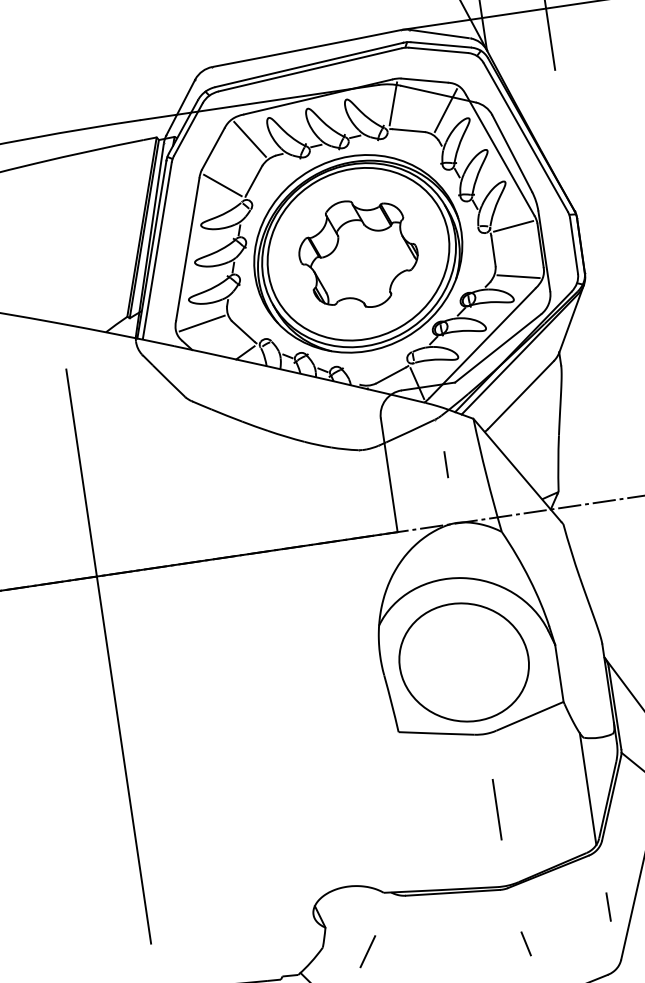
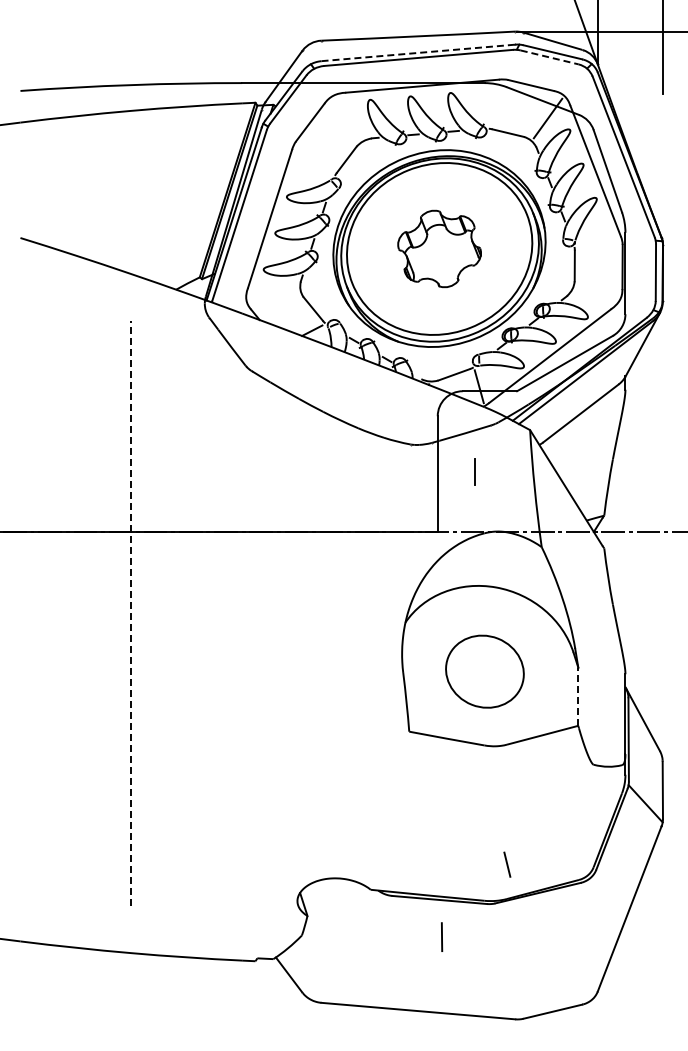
line: (438, 50) -> (549, 57), solid -> dashed
line: (309, 64) -> (418, 52), solid -> dashed
line: (393, 103) -> (496, 103), removed
line: (250, 139) -> (348, 118), removed
line: (222, 185) -> (314, 160), removed
line: (513, 225) -> (598, 243), removed
part: (358, 253) -> (439, 248), size x0.7
line: (517, 276) -> (595, 294), removed
line: (202, 322) -> (273, 294), removed
line: (445, 464) -> (474, 471), moved
line: (109, 656) -> (131, 613), solid -> dashed
part: (463, 662) -> (484, 671), size x0.6
line: (559, 673) -> (578, 696), solid -> dashed
line: (587, 789) -> (589, 816), removed
line: (497, 809) -> (496, 823), removed
line: (609, 906) -> (442, 936), moved
line: (526, 943) -> (507, 864), moved
line: (367, 951) -> (345, 945), removed

